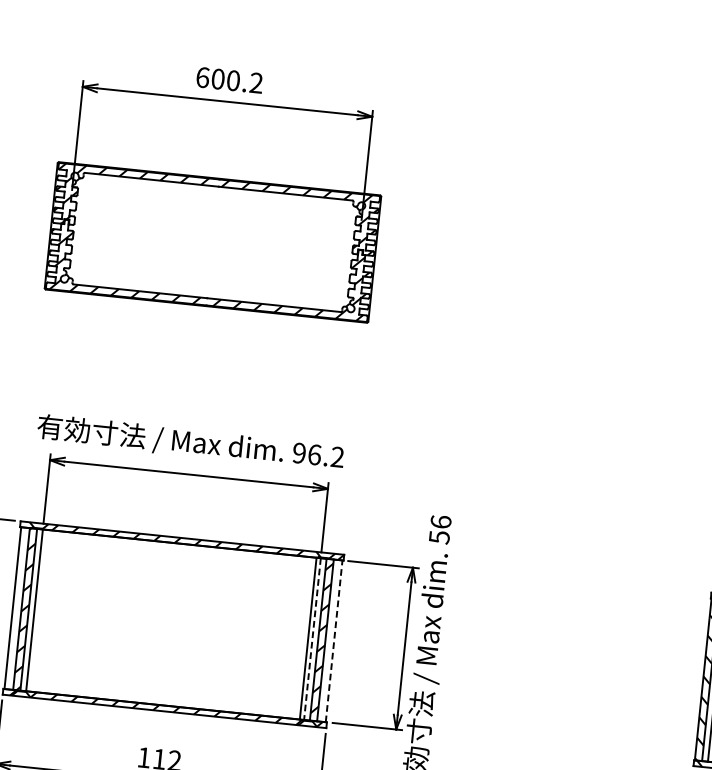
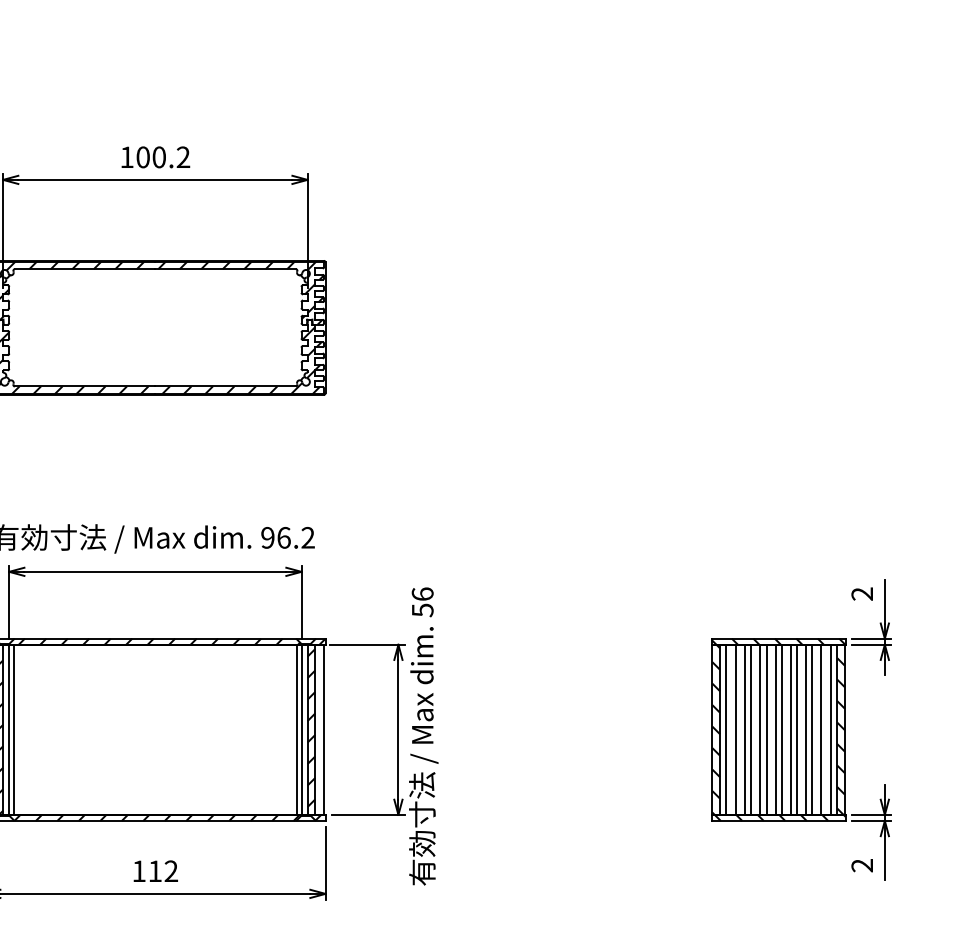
text: (202, 77) -> (126, 157), 600.2 -> 100.2
line: (38, 610) -> (13, 729), added
line: (312, 639) -> (301, 730), dashed -> solid
line: (334, 641) -> (324, 729), dashed -> solid

